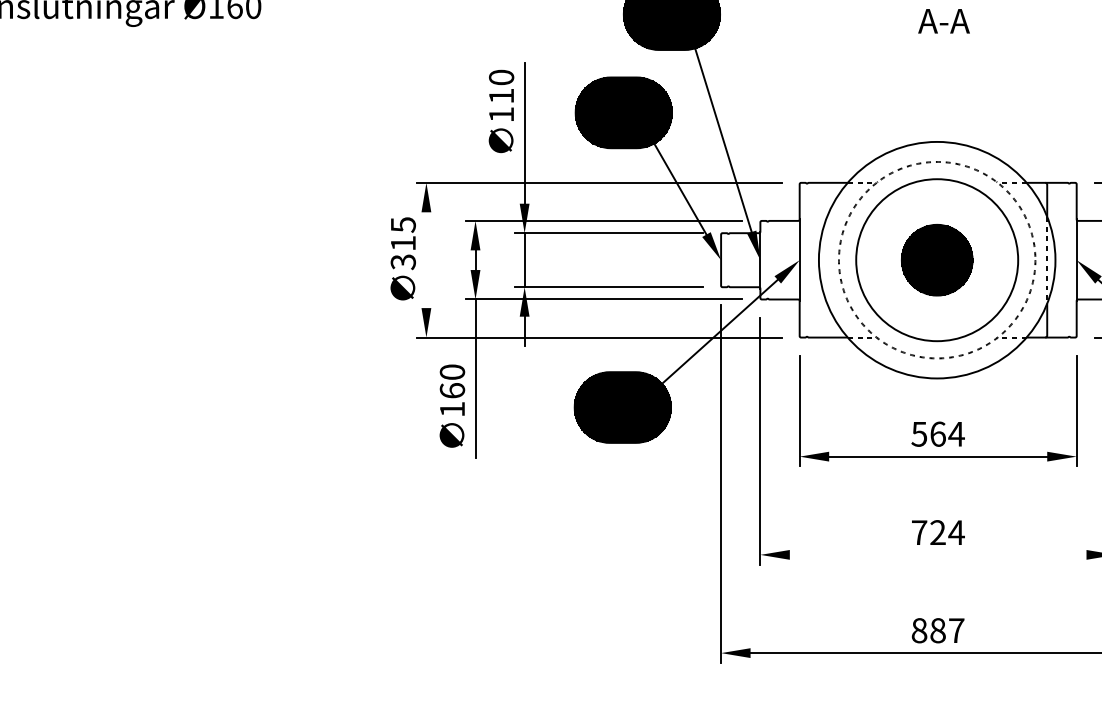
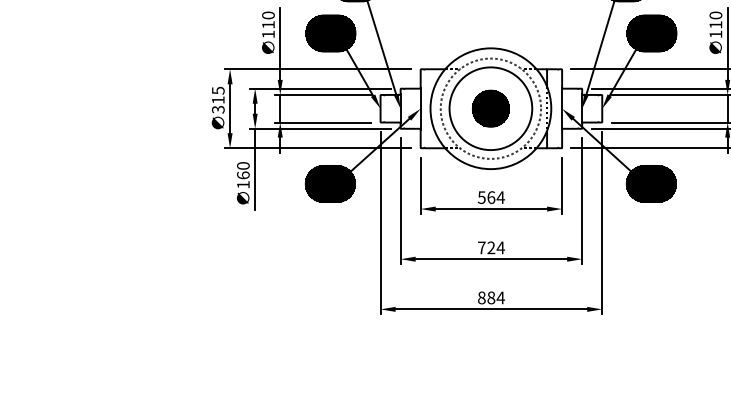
line: (427, 259) -> (230, 108), added
line: (938, 555) -> (491, 259), added
text: (955, 629) -> (500, 297), 887 -> 884

